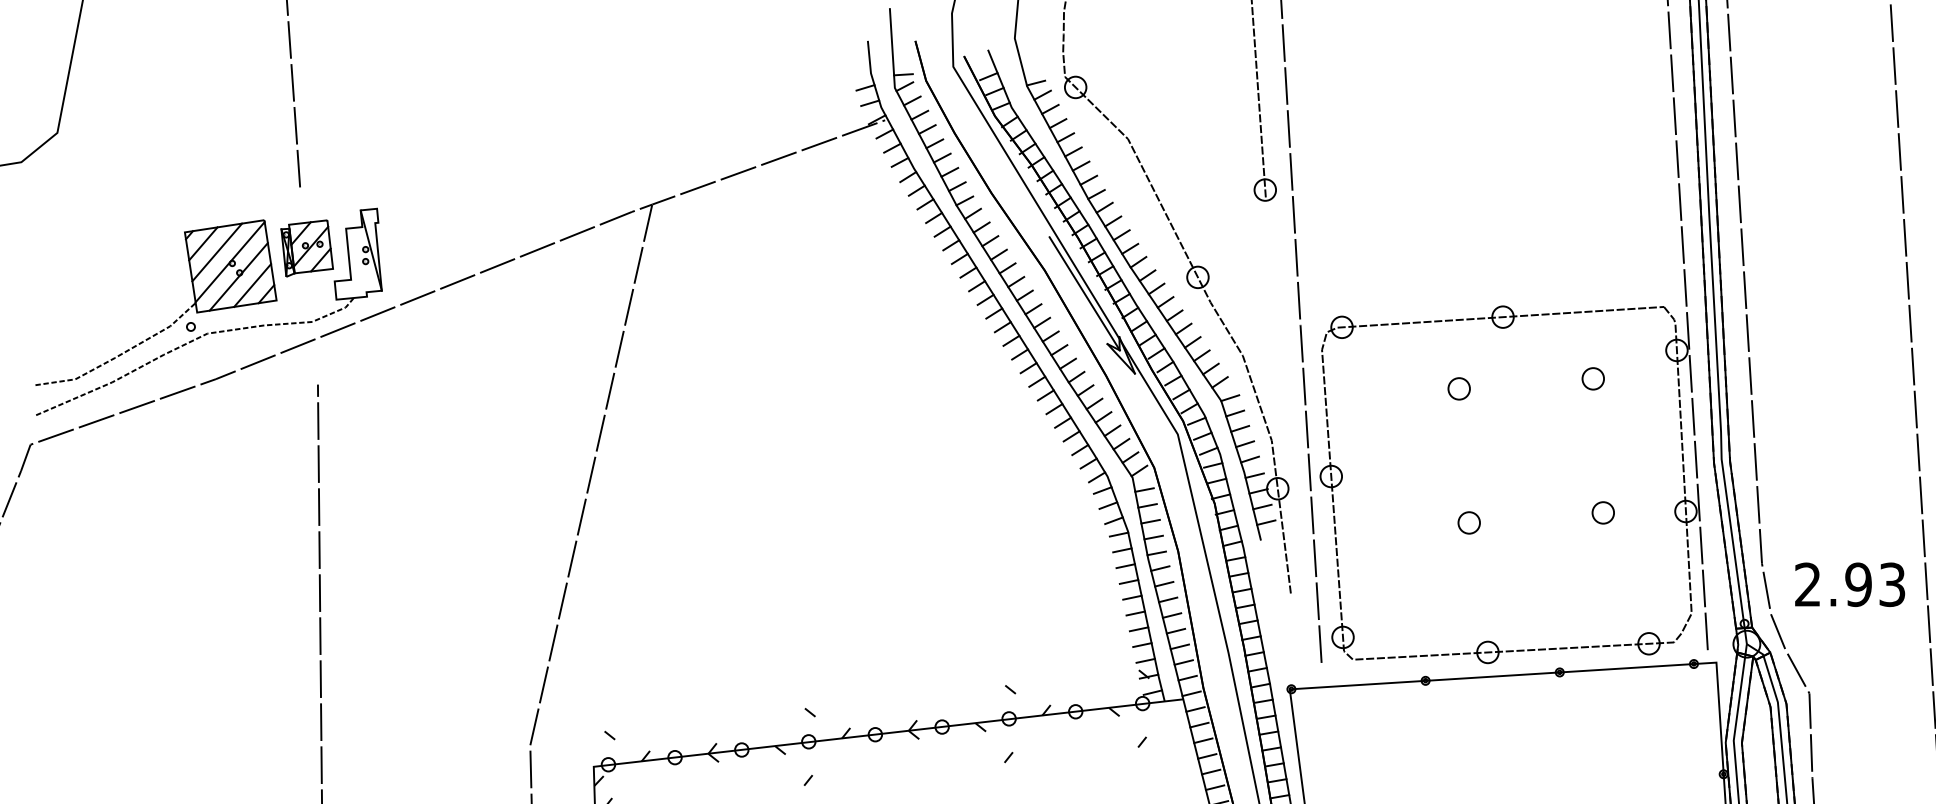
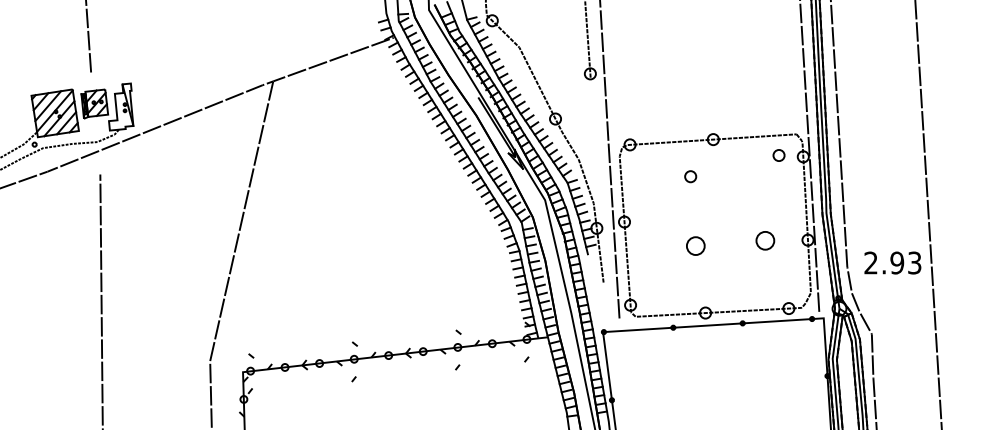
part: (1592, 378) -> (778, 155), moved
part: (1601, 512) -> (764, 240), size x1.6
part: (1468, 521) -> (695, 245), size x1.6
text: (1849, 583) -> (892, 262), moved

